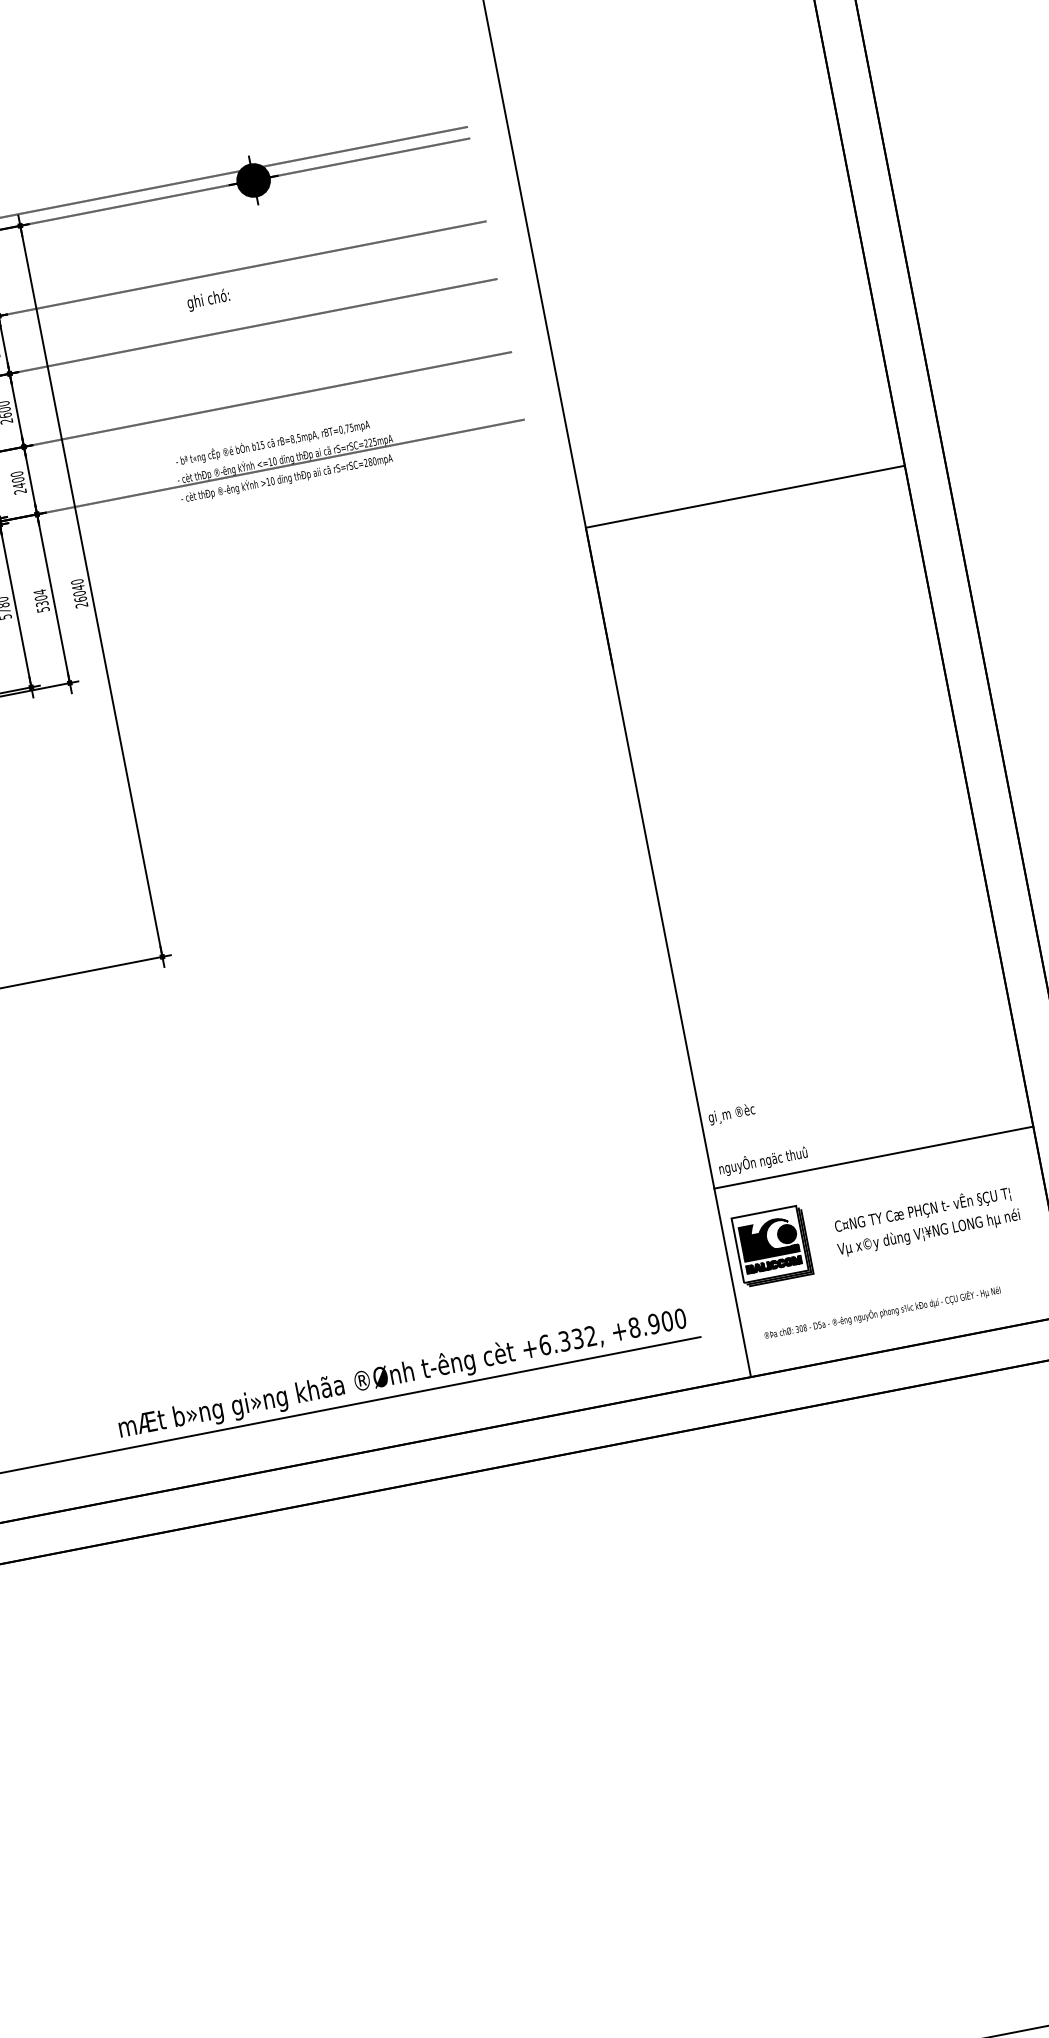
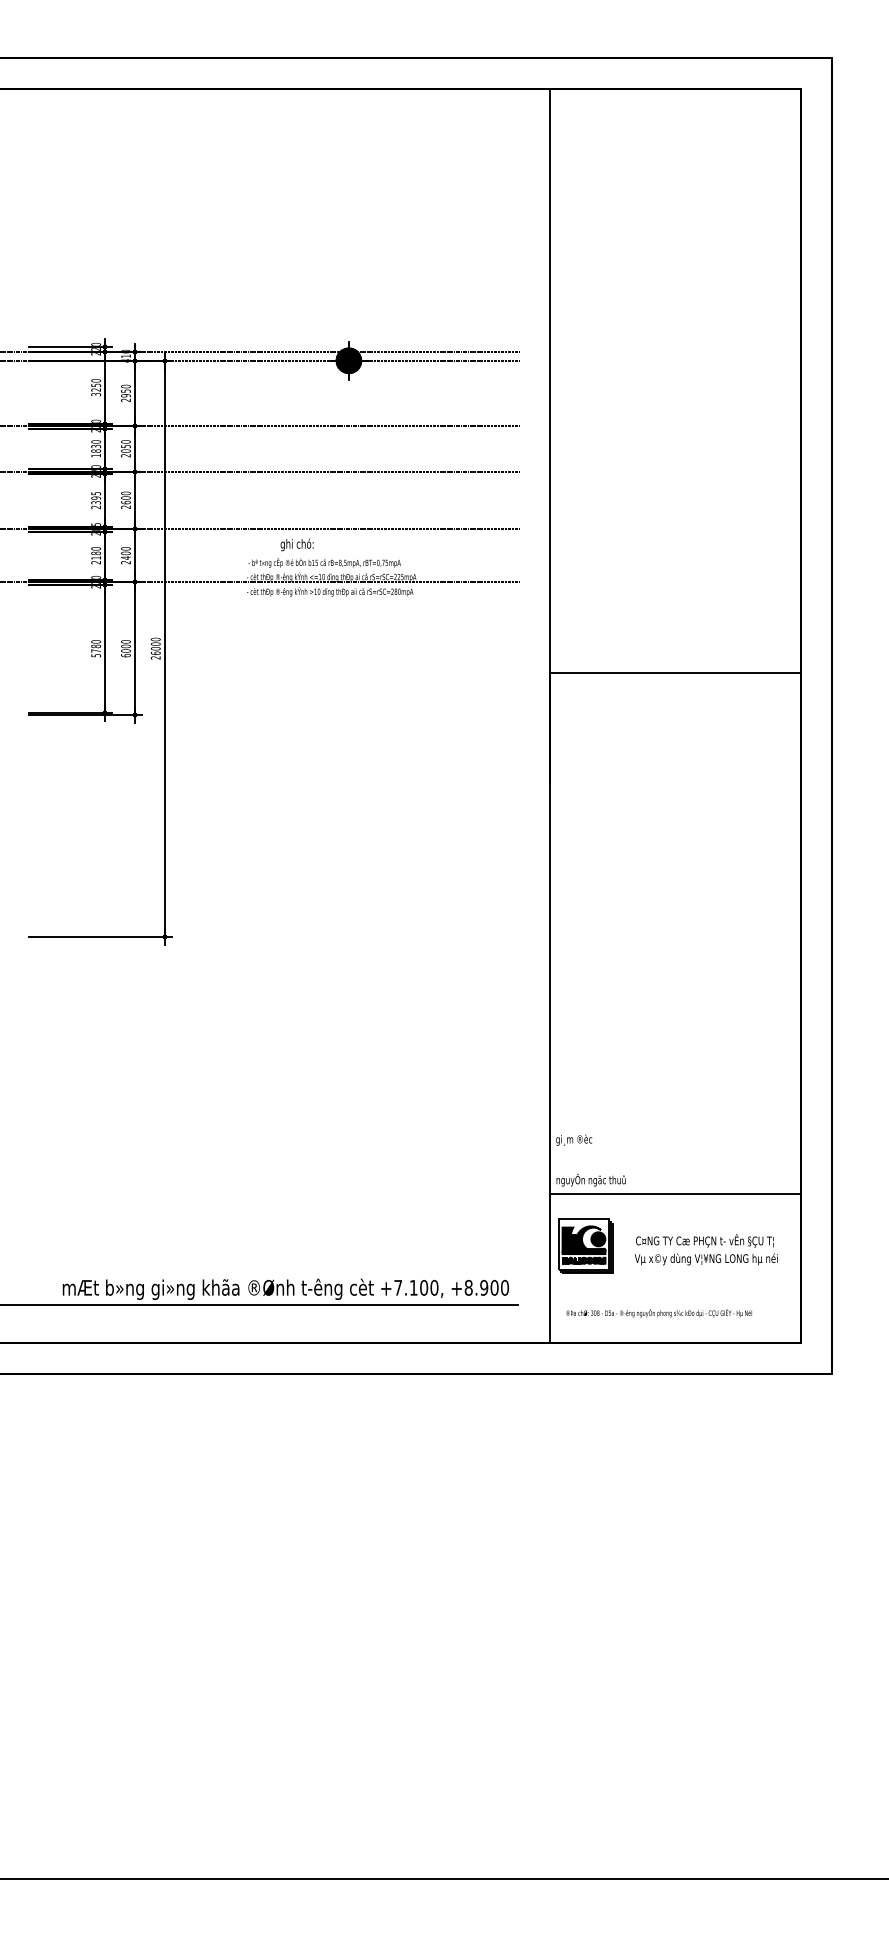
text: (207, 299) -> (296, 544), moved
text: (77, 587) -> (155, 643), 26040 -> 26000
text: (41, 600) -> (125, 648), 5304 -> 6000
text: (568, 1340) -> (416, 1287), +6.332, -> +7.100,

